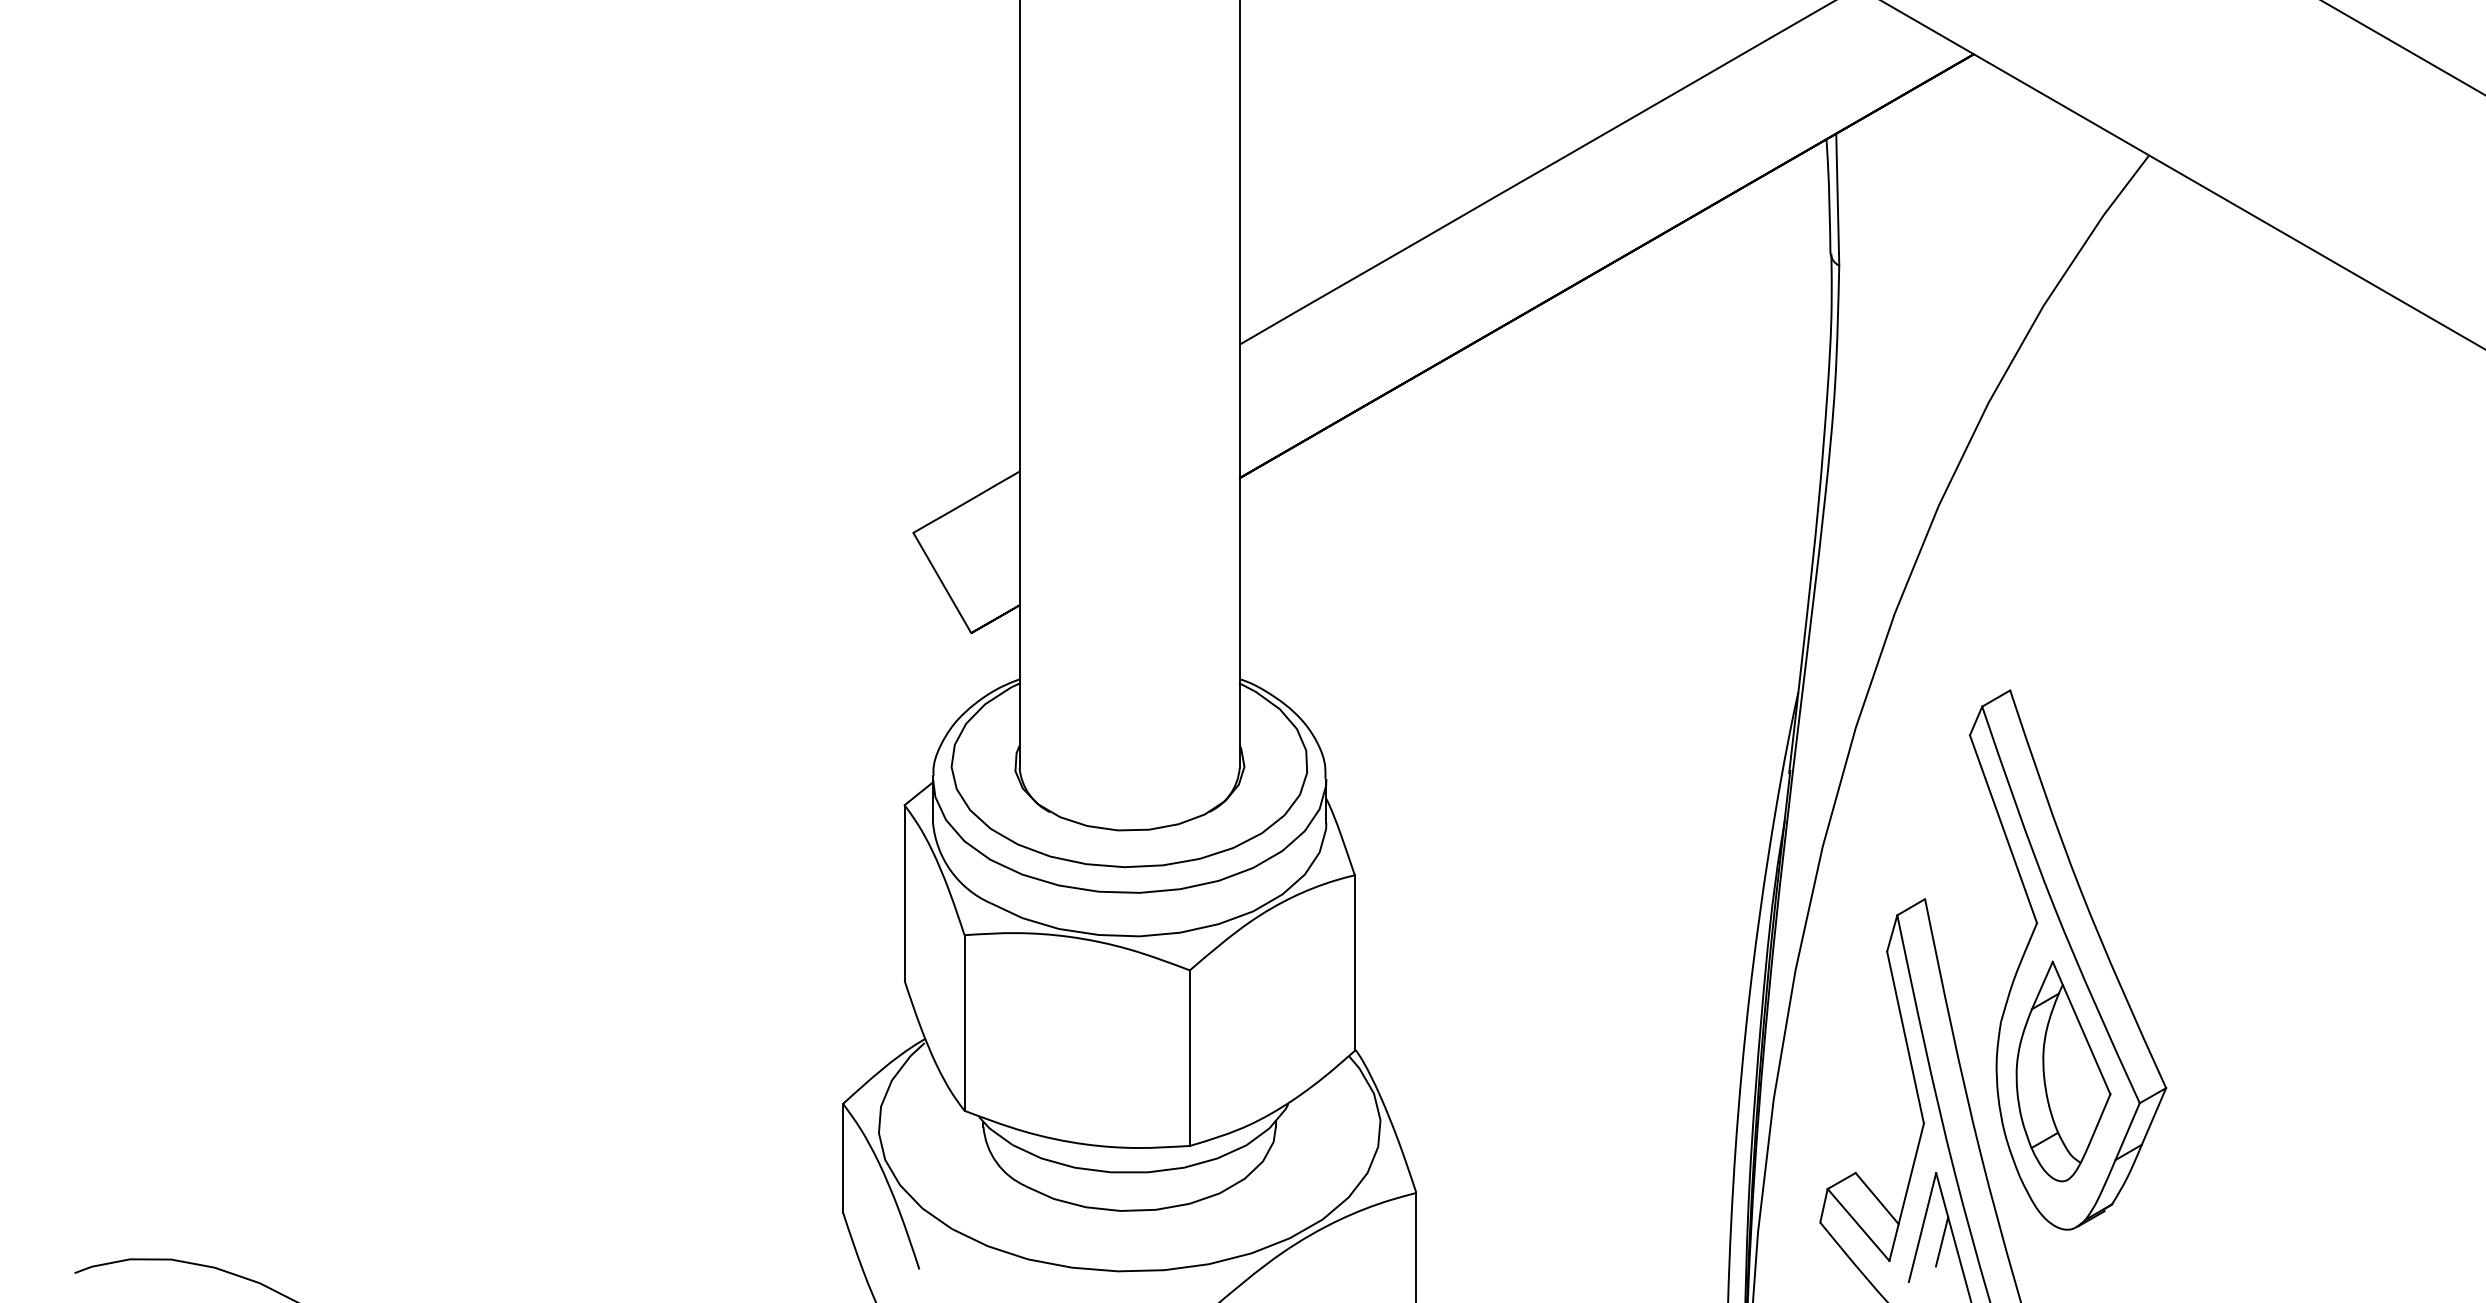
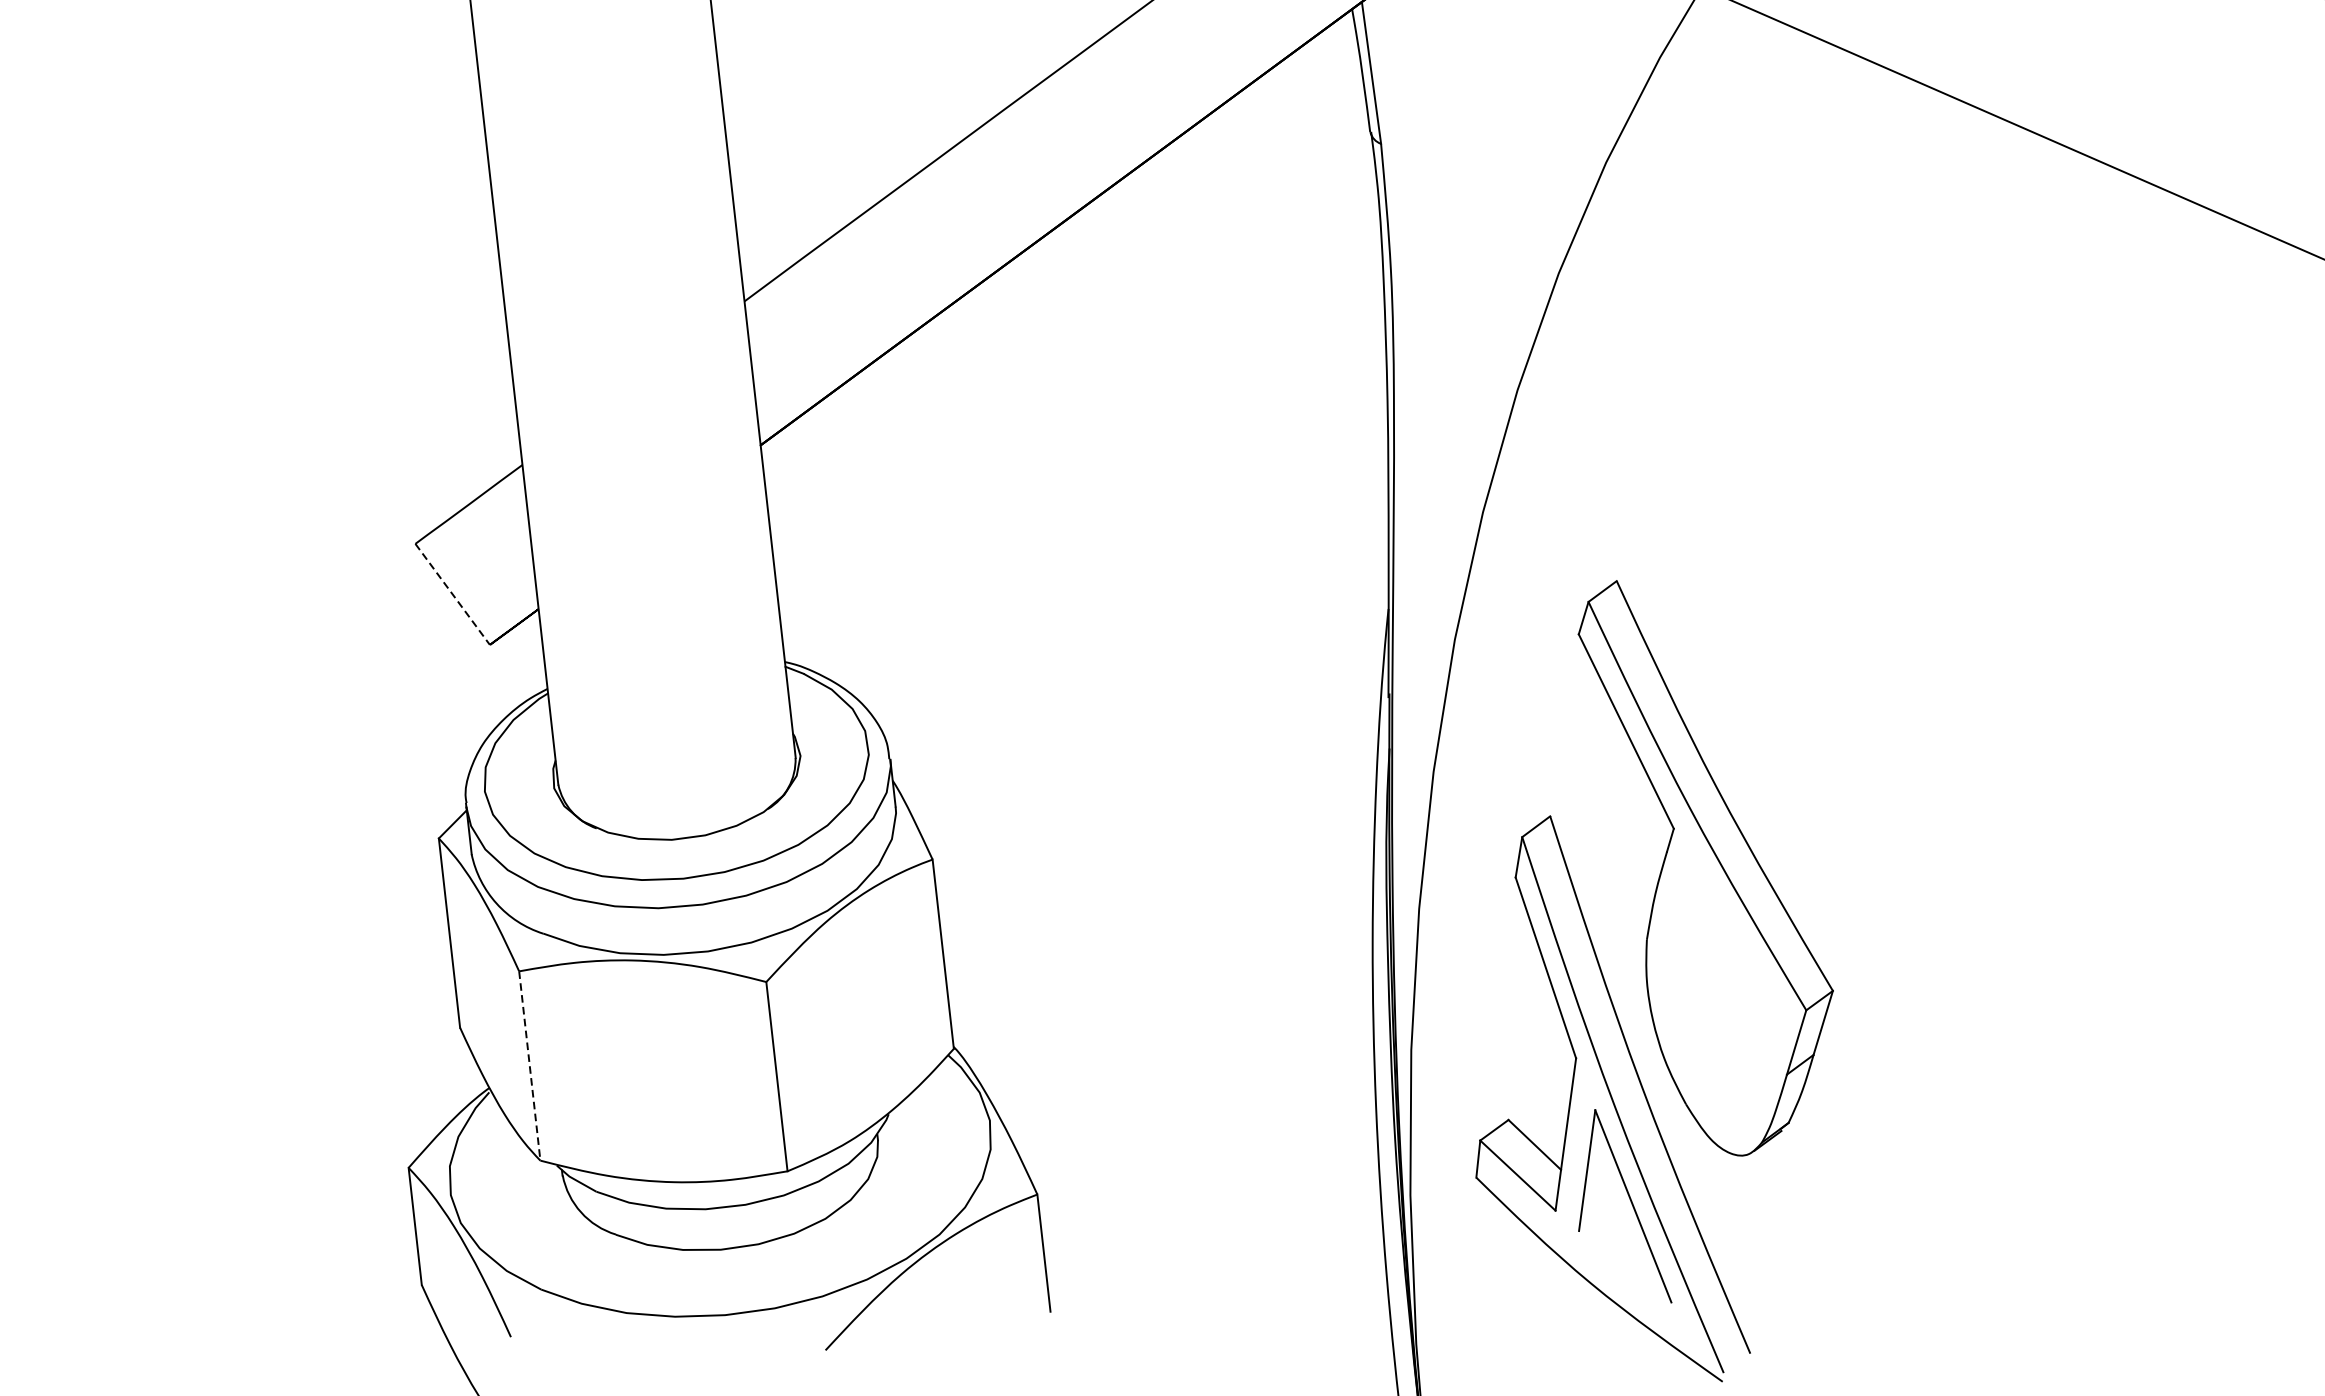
line: (942, 583) -> (452, 594), solid -> dashed
line: (964, 1023) -> (529, 1066), solid -> dashed
part: (2063, 1071) -> (1720, 985), removed
line: (1941, 1241) -> (1609, 1183), removed

